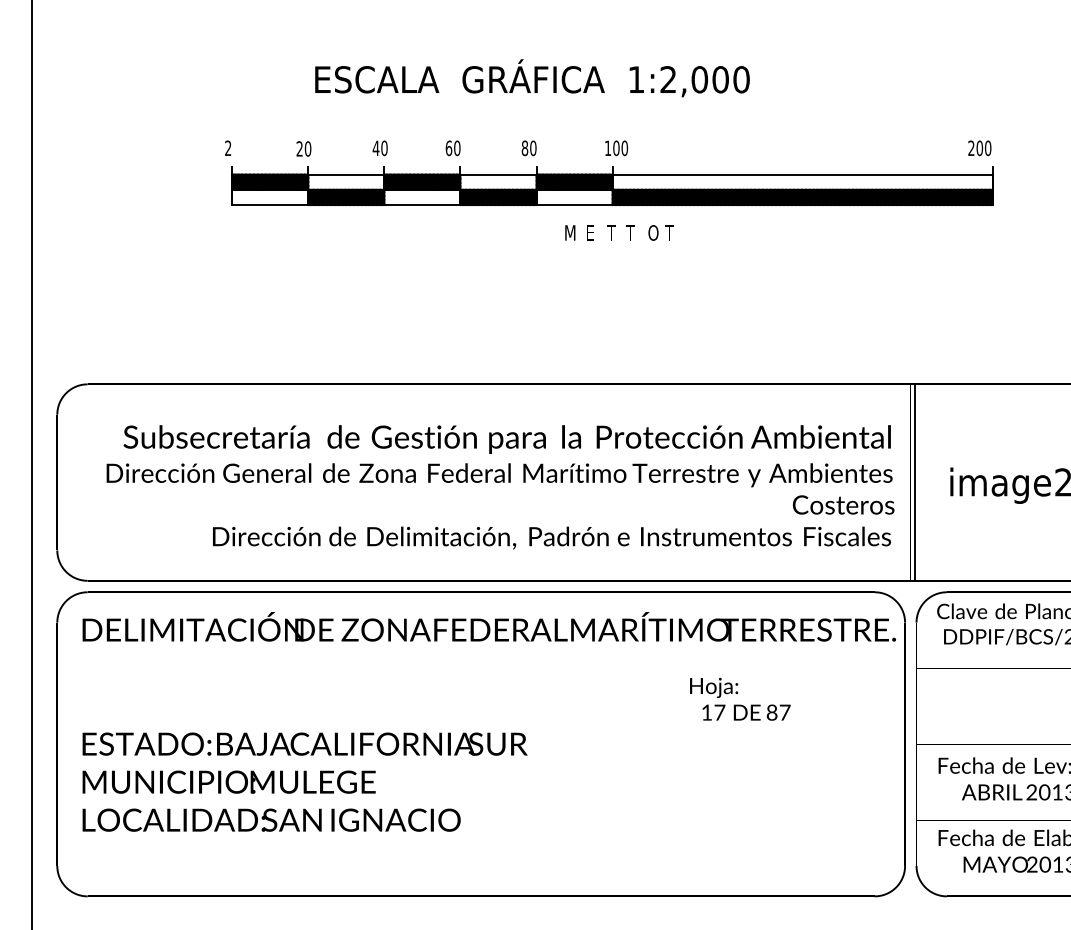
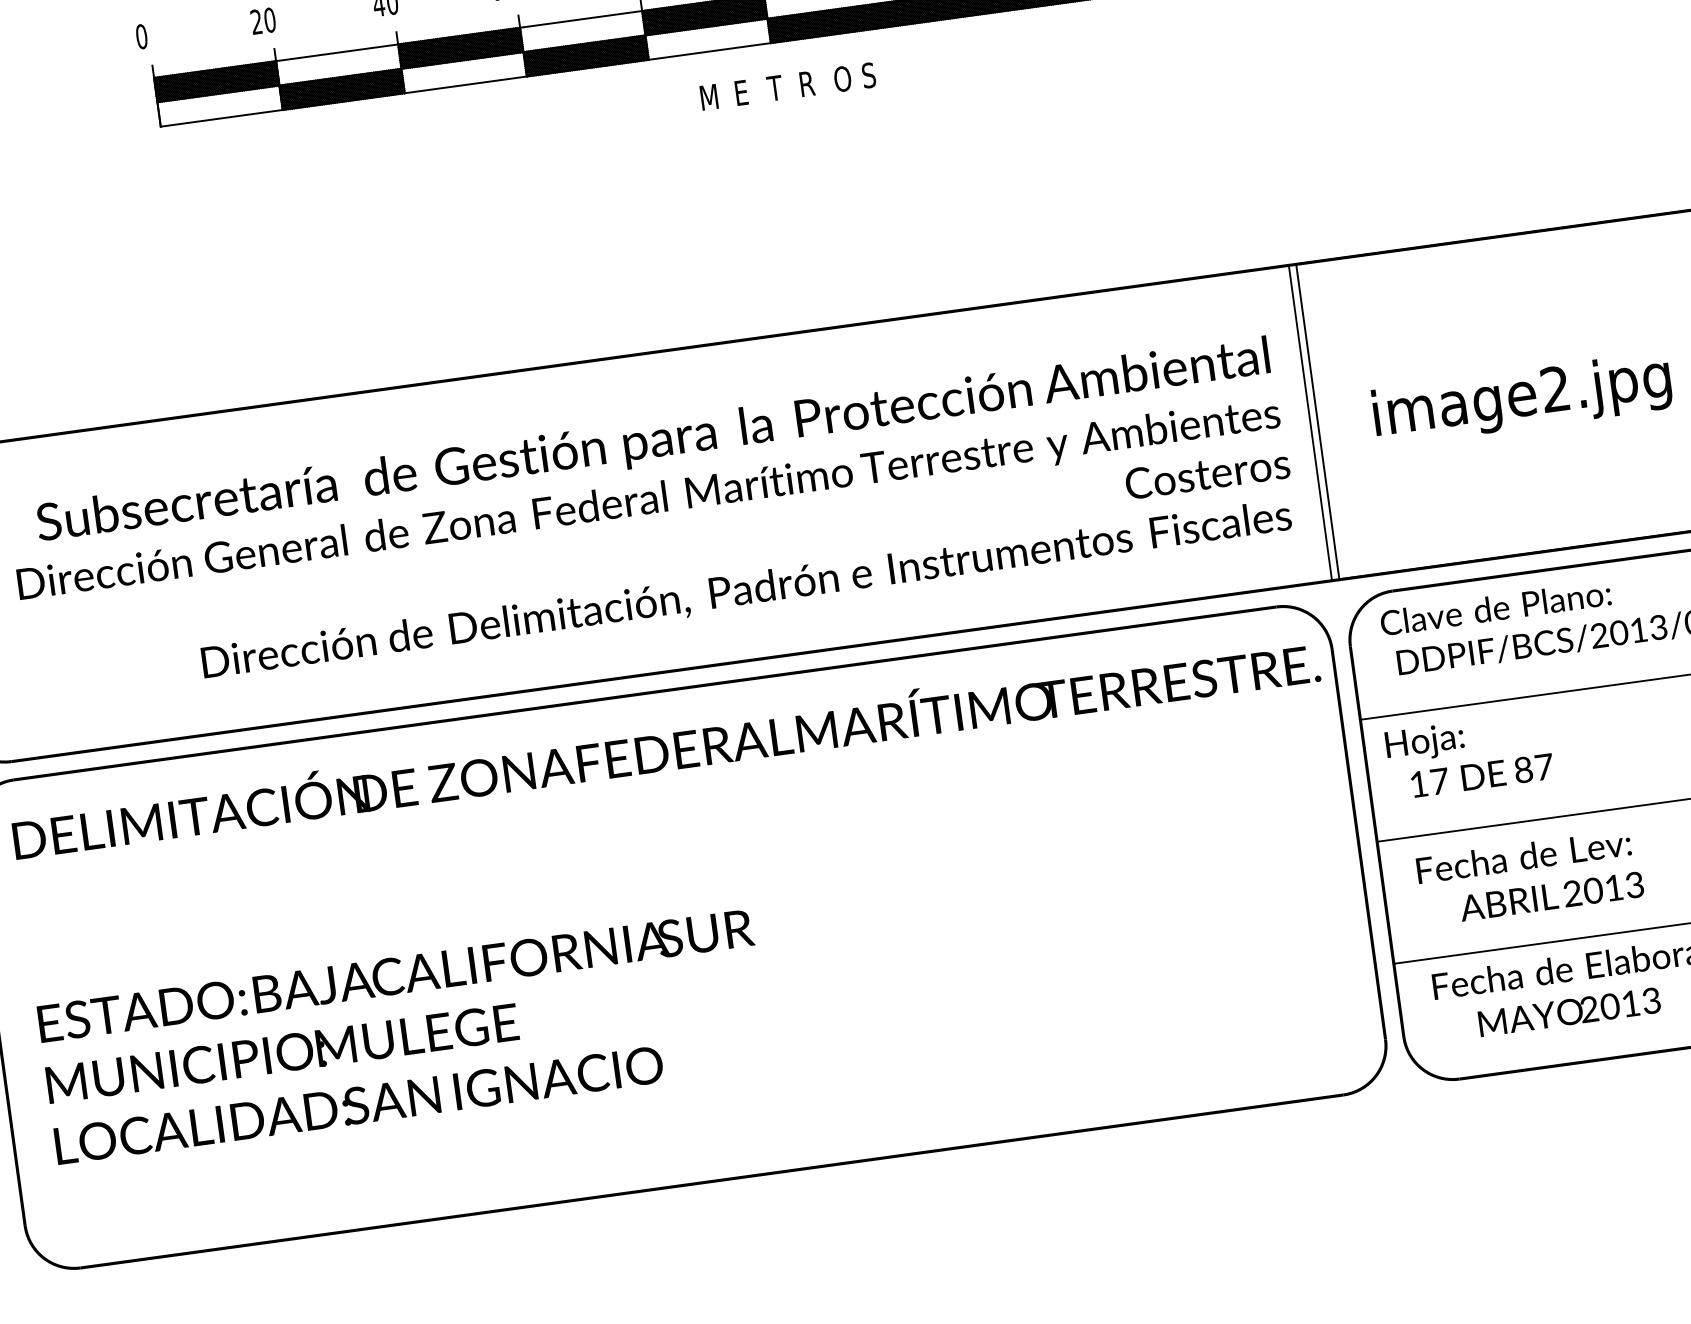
text: (228, 148) -> (142, 36), 2 -> 0
text: (630, 232) -> (805, 83), T -> R
text: (669, 232) -> (868, 74), T -> S
text: (740, 698) -> (1469, 754), moved

